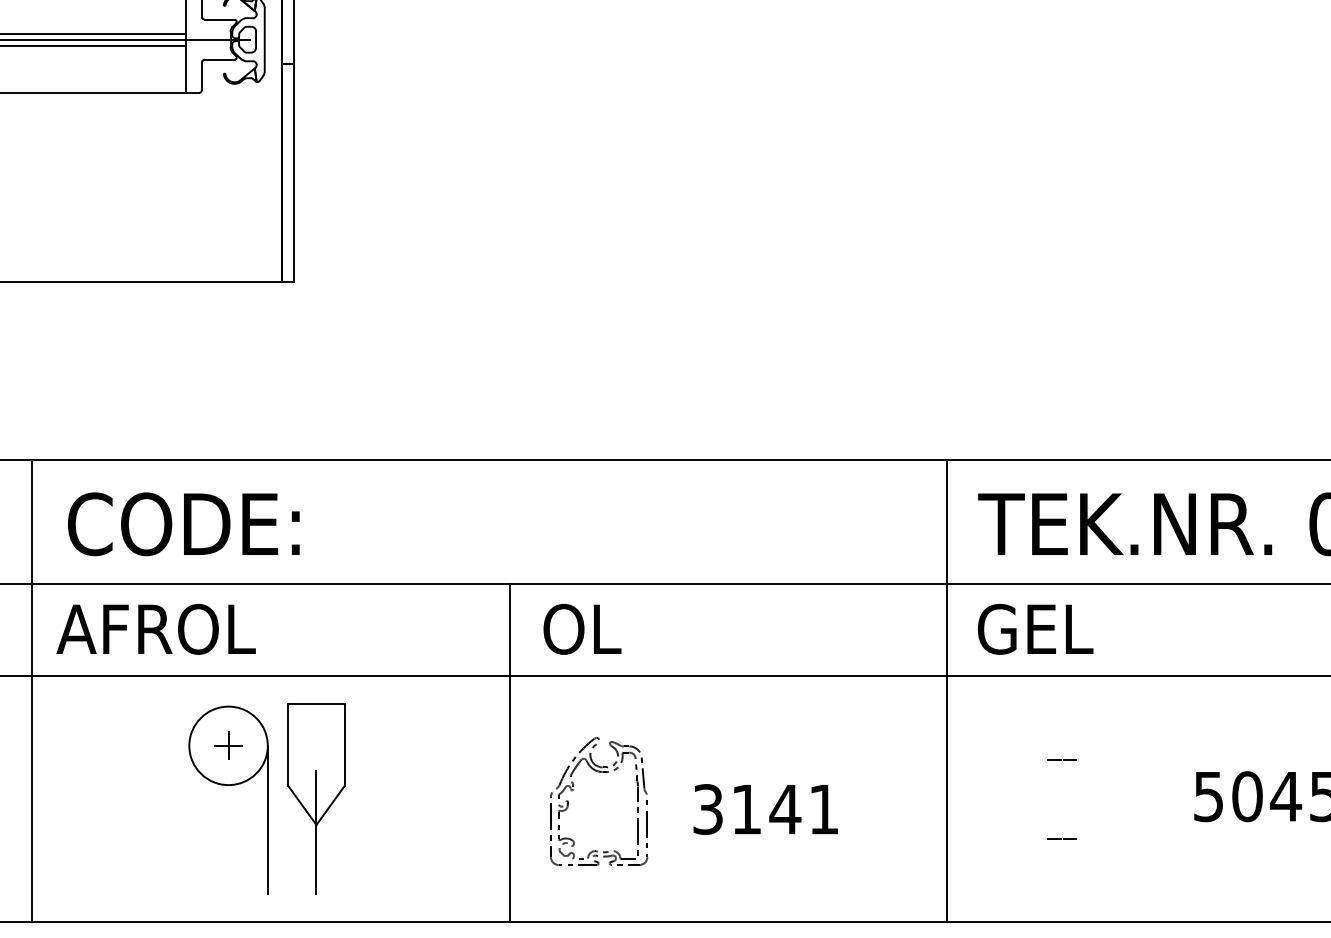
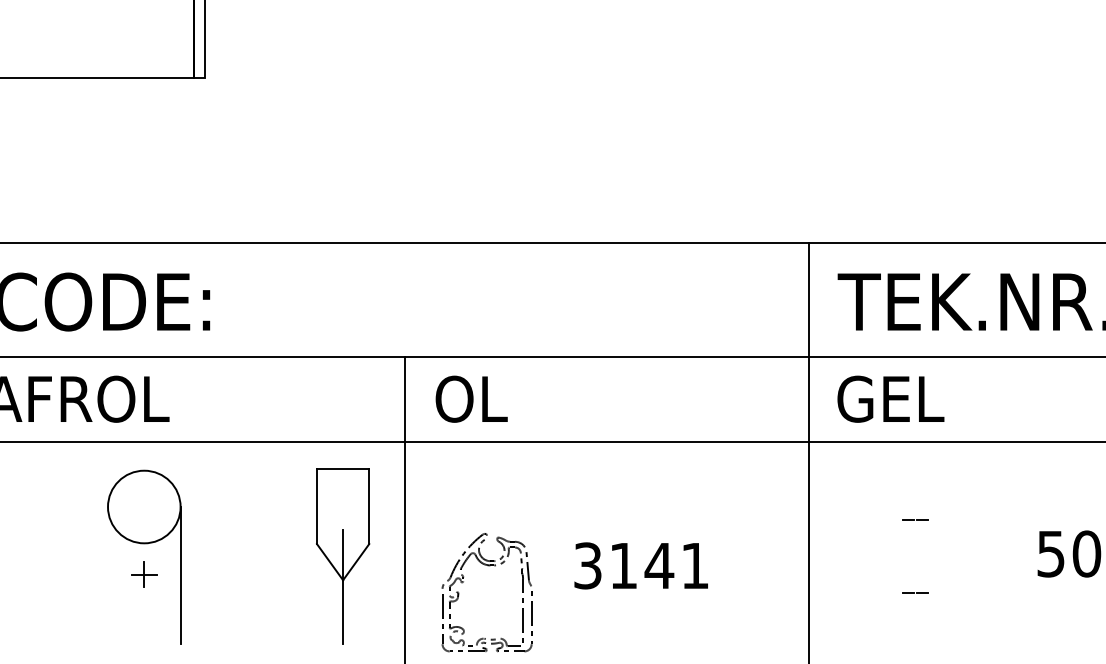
part: (228, 745) -> (144, 574), moved
part: (574, 789) -> (464, 581), moved
part: (316, 798) -> (343, 555), moved

